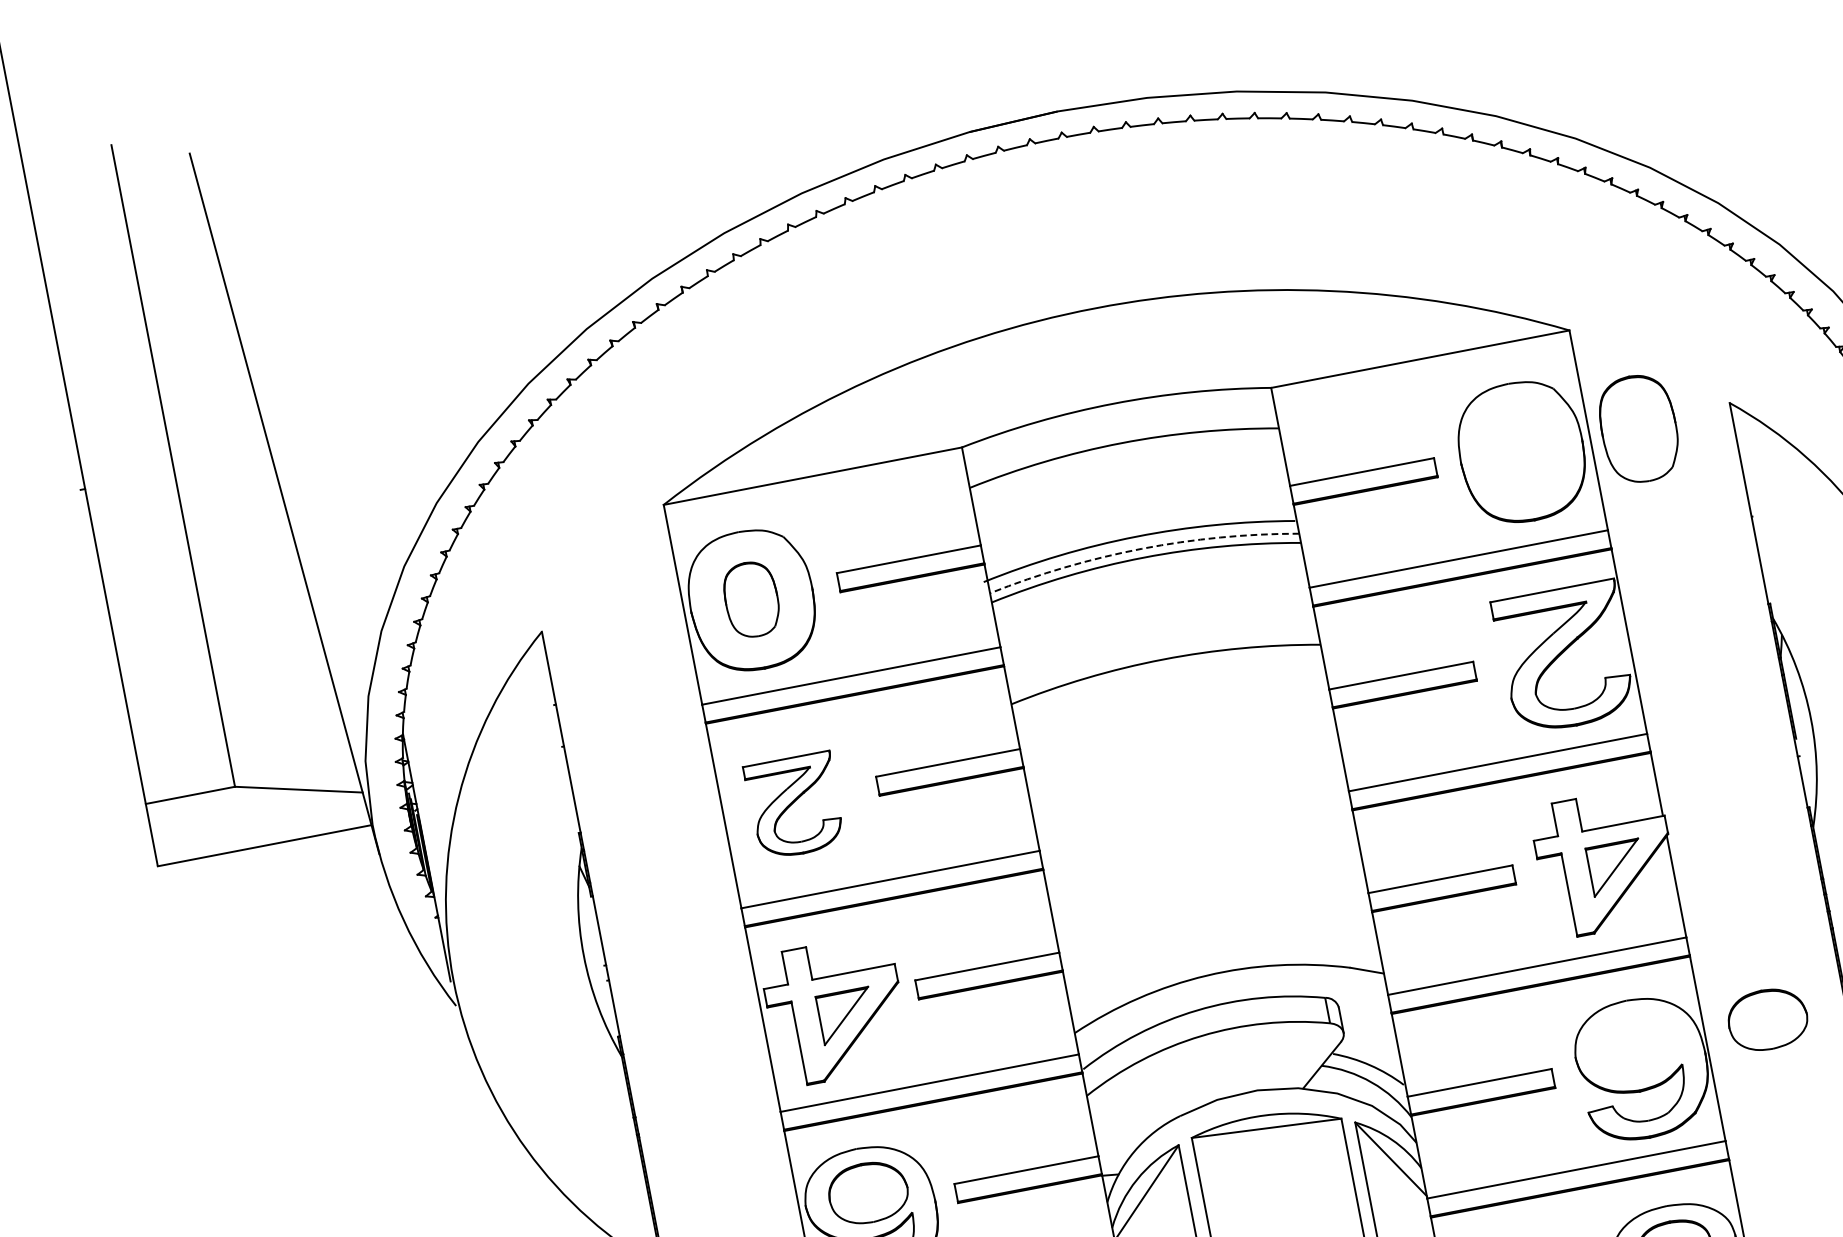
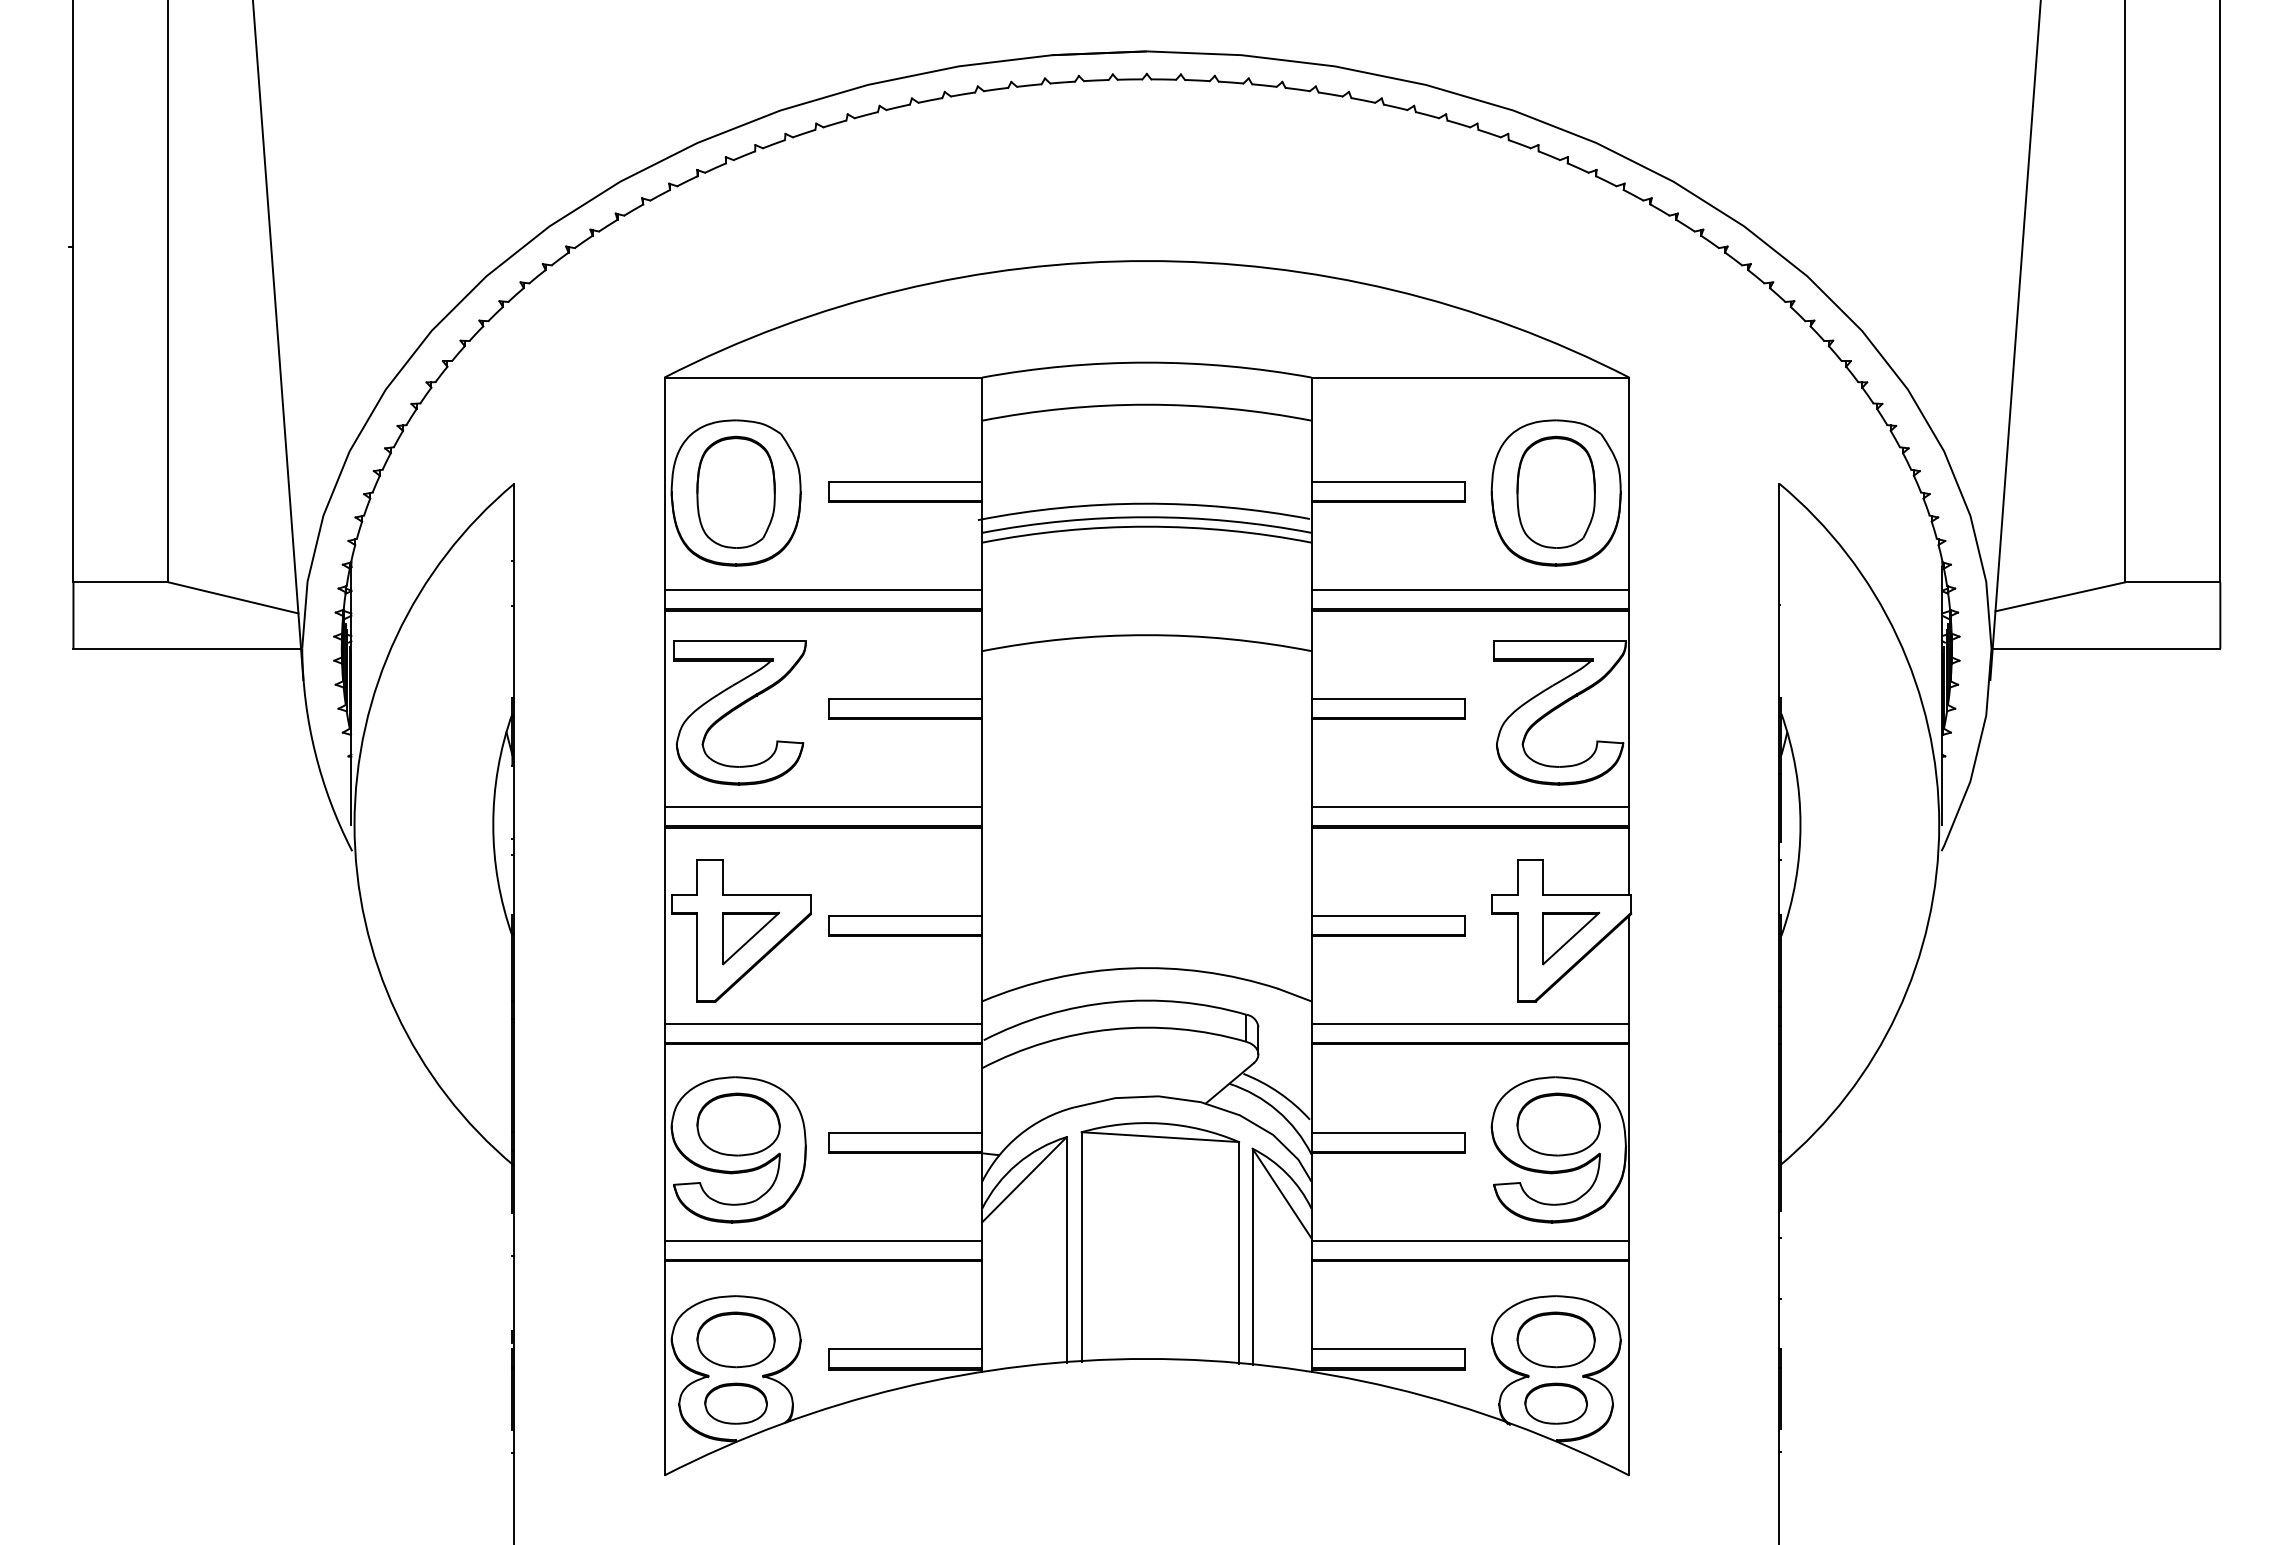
part: (1638, 428) -> (1555, 491), moved
arc: (1141, 549) -> (1146, 517), dashed -> solid
part: (750, 599) -> (735, 491), size x1.43
part: (794, 805) -> (739, 712), size x1.43
part: (1767, 1019) -> (1558, 1124), moved

